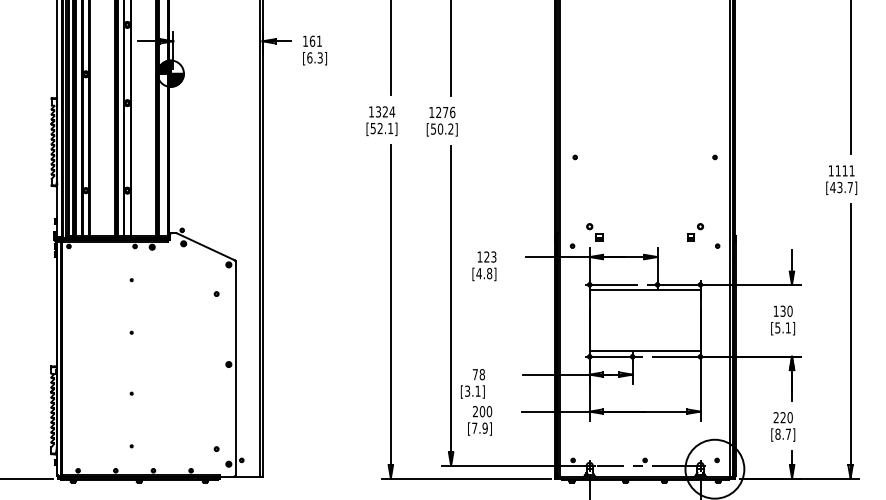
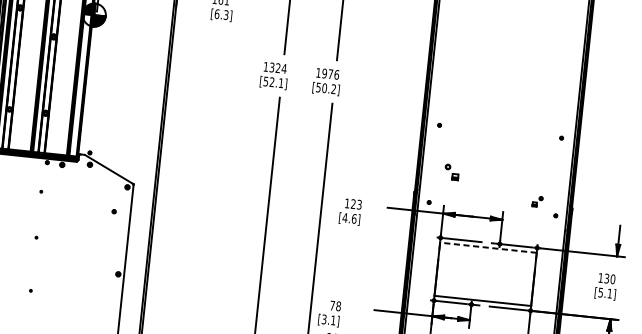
text: (438, 112) -> (324, 73), 1276 -> 1976
part: (594, 232) -> (451, 172), moved
part: (695, 232) -> (537, 201), size x0.7
text: (489, 273) -> (354, 218), [4.8] -> [4.6]
line: (644, 290) -> (487, 247), solid -> dashed

